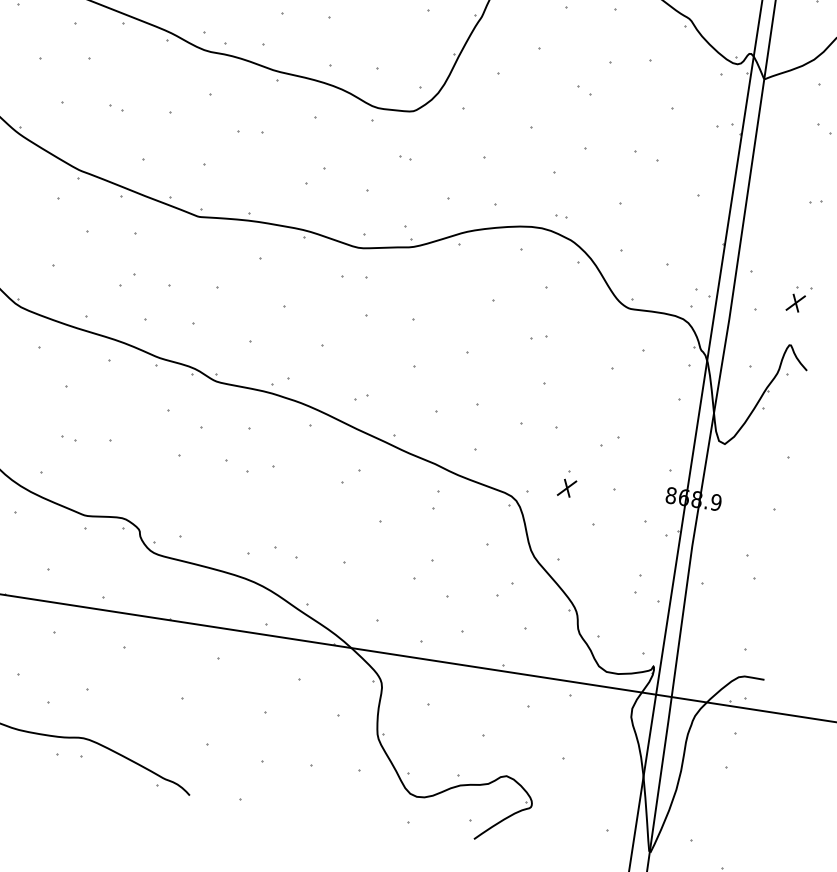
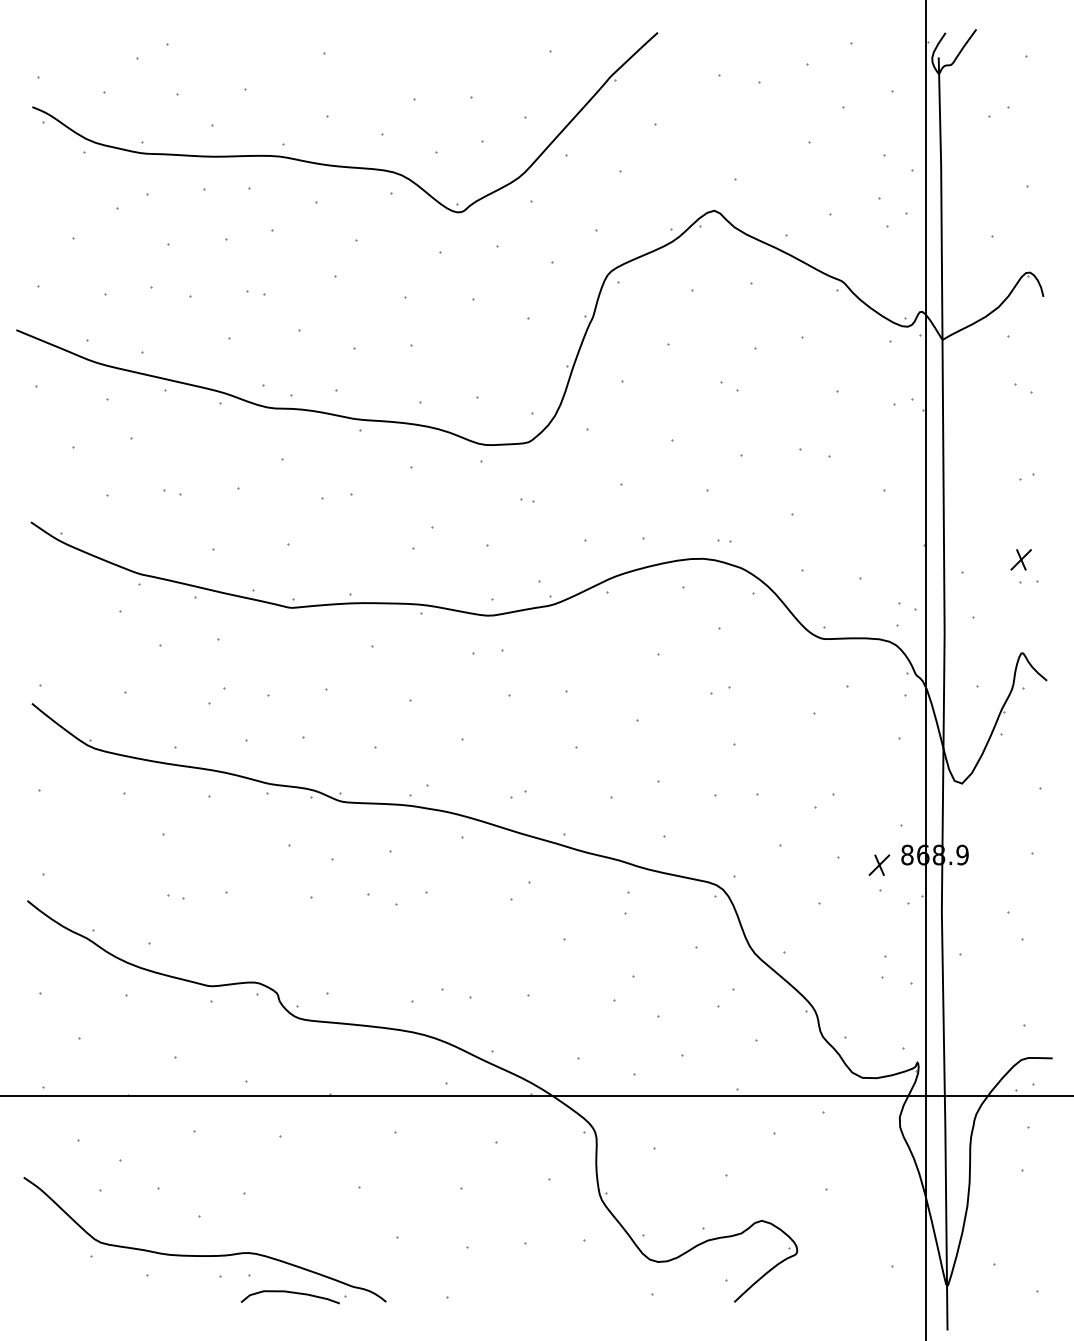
part: (795, 302) -> (1020, 559), moved
part: (567, 487) -> (879, 864), moved
curve: (112, 776) -> (290, 1293), added

